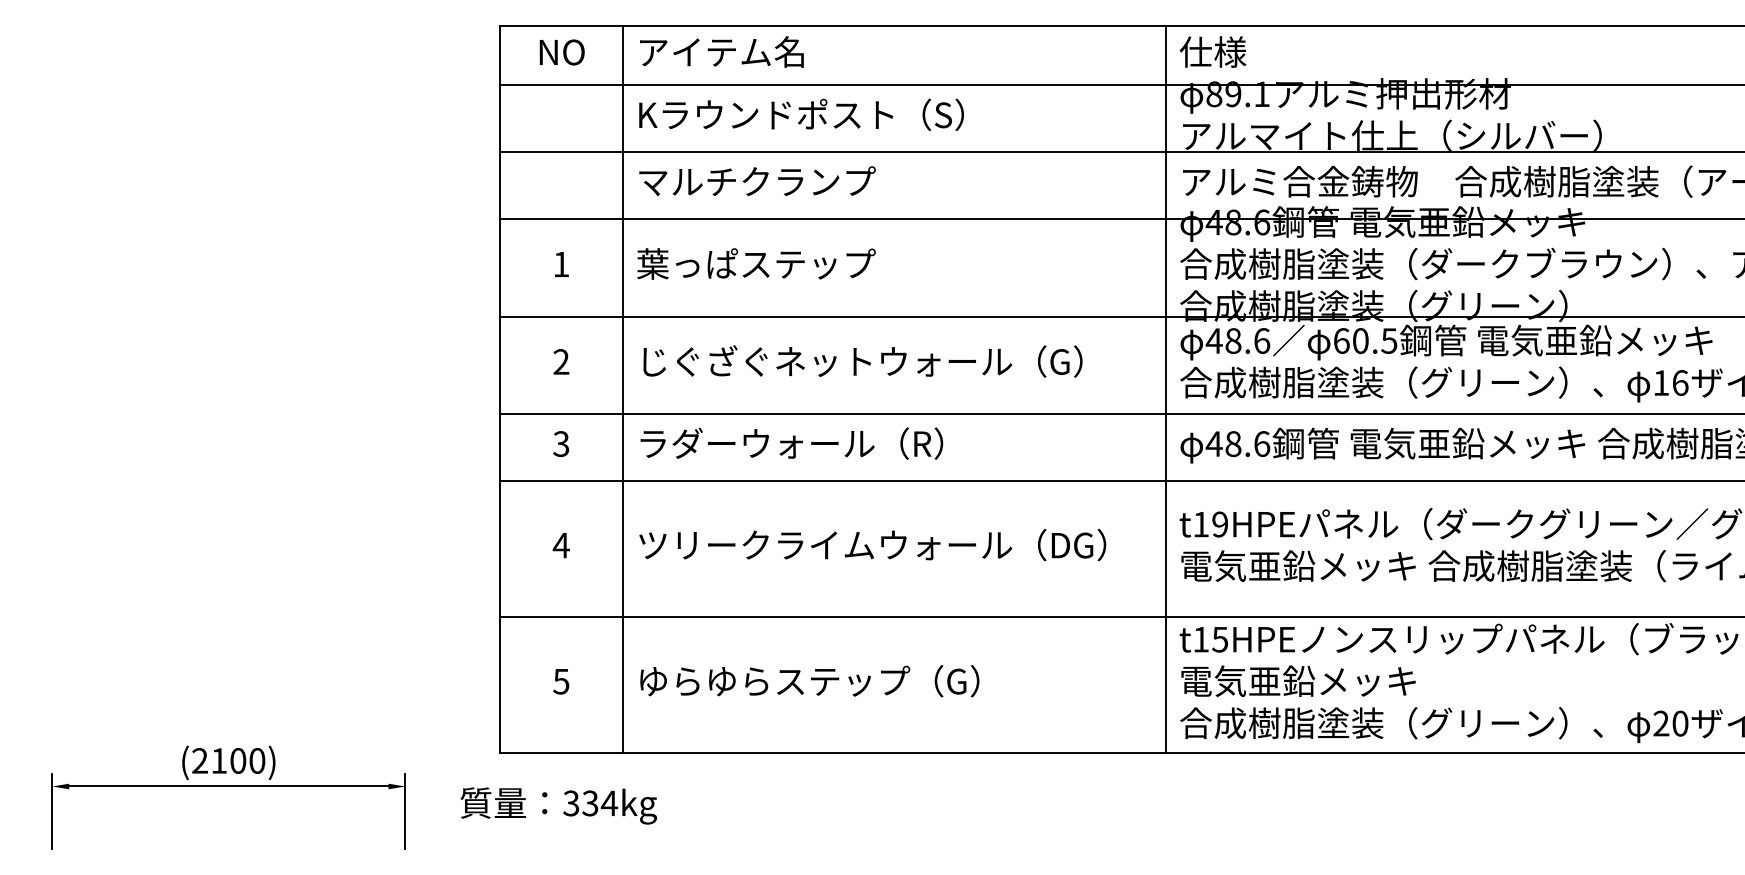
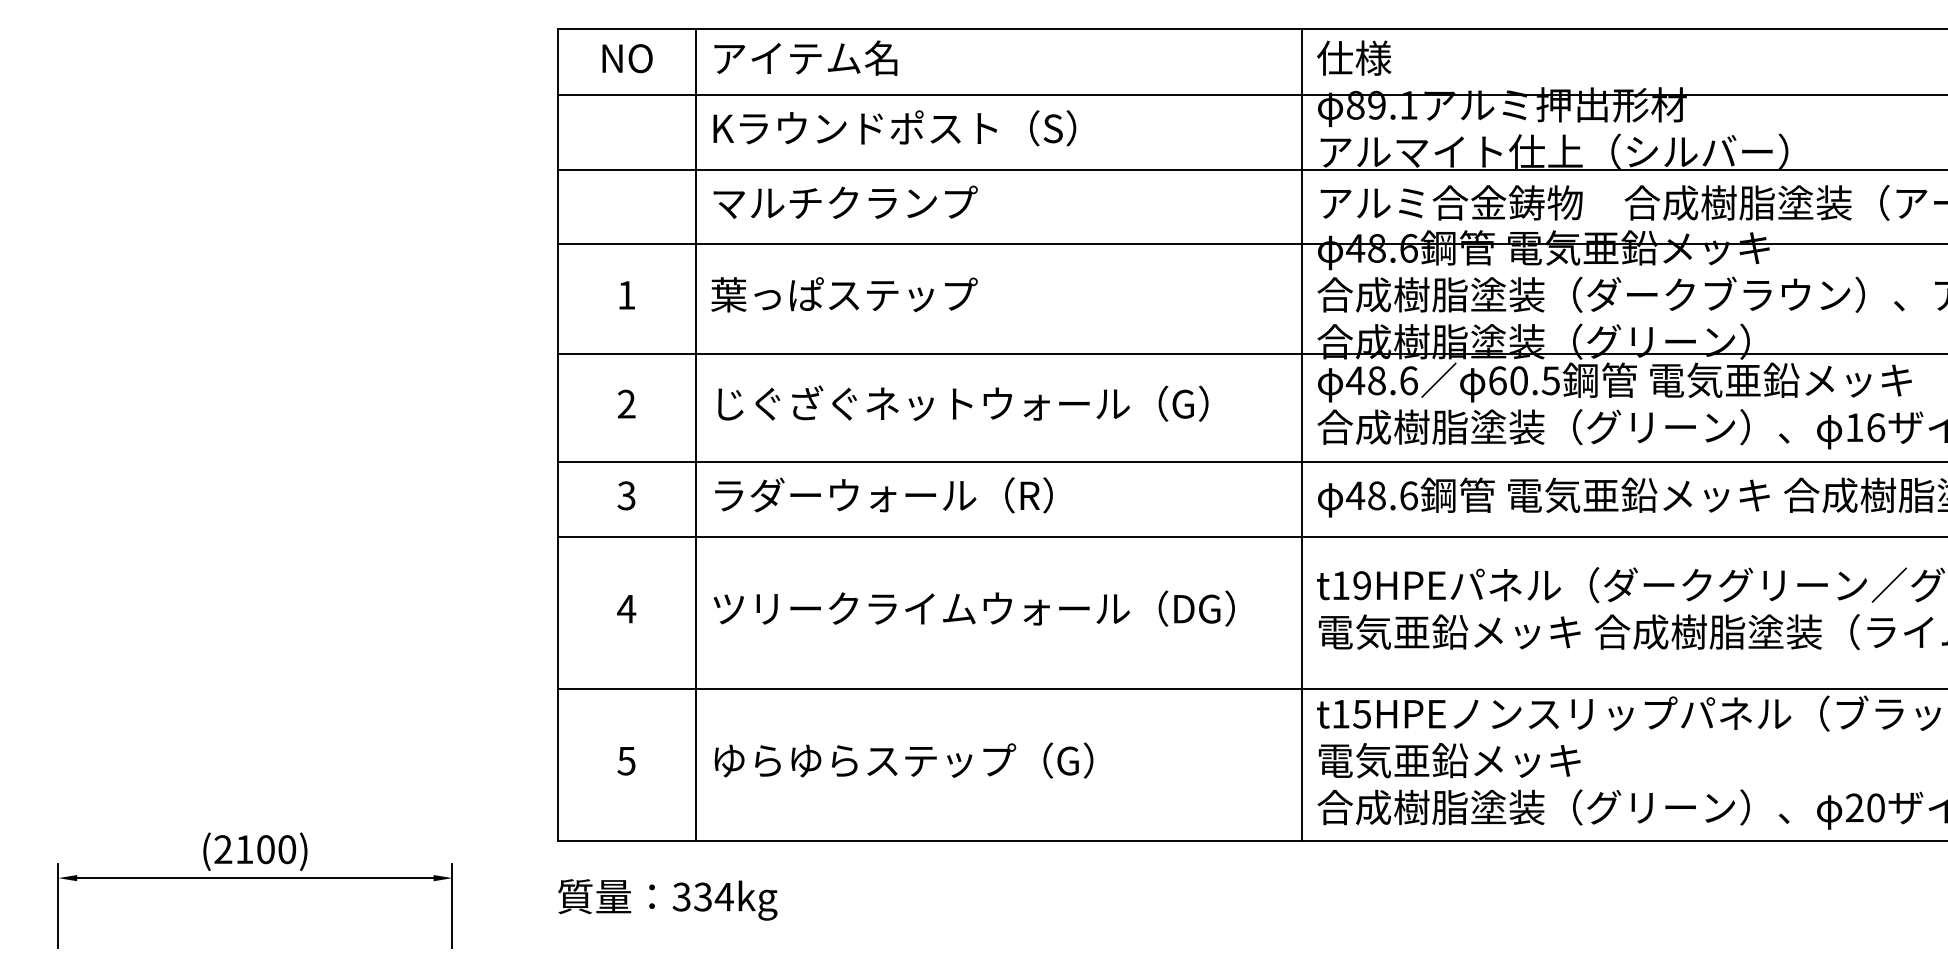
text: (558, 805) -> (667, 899), moved

